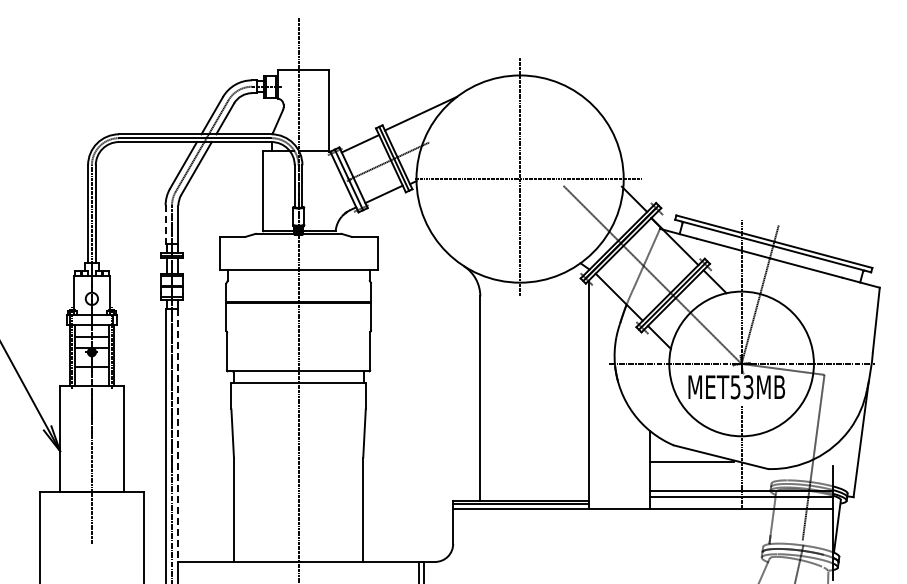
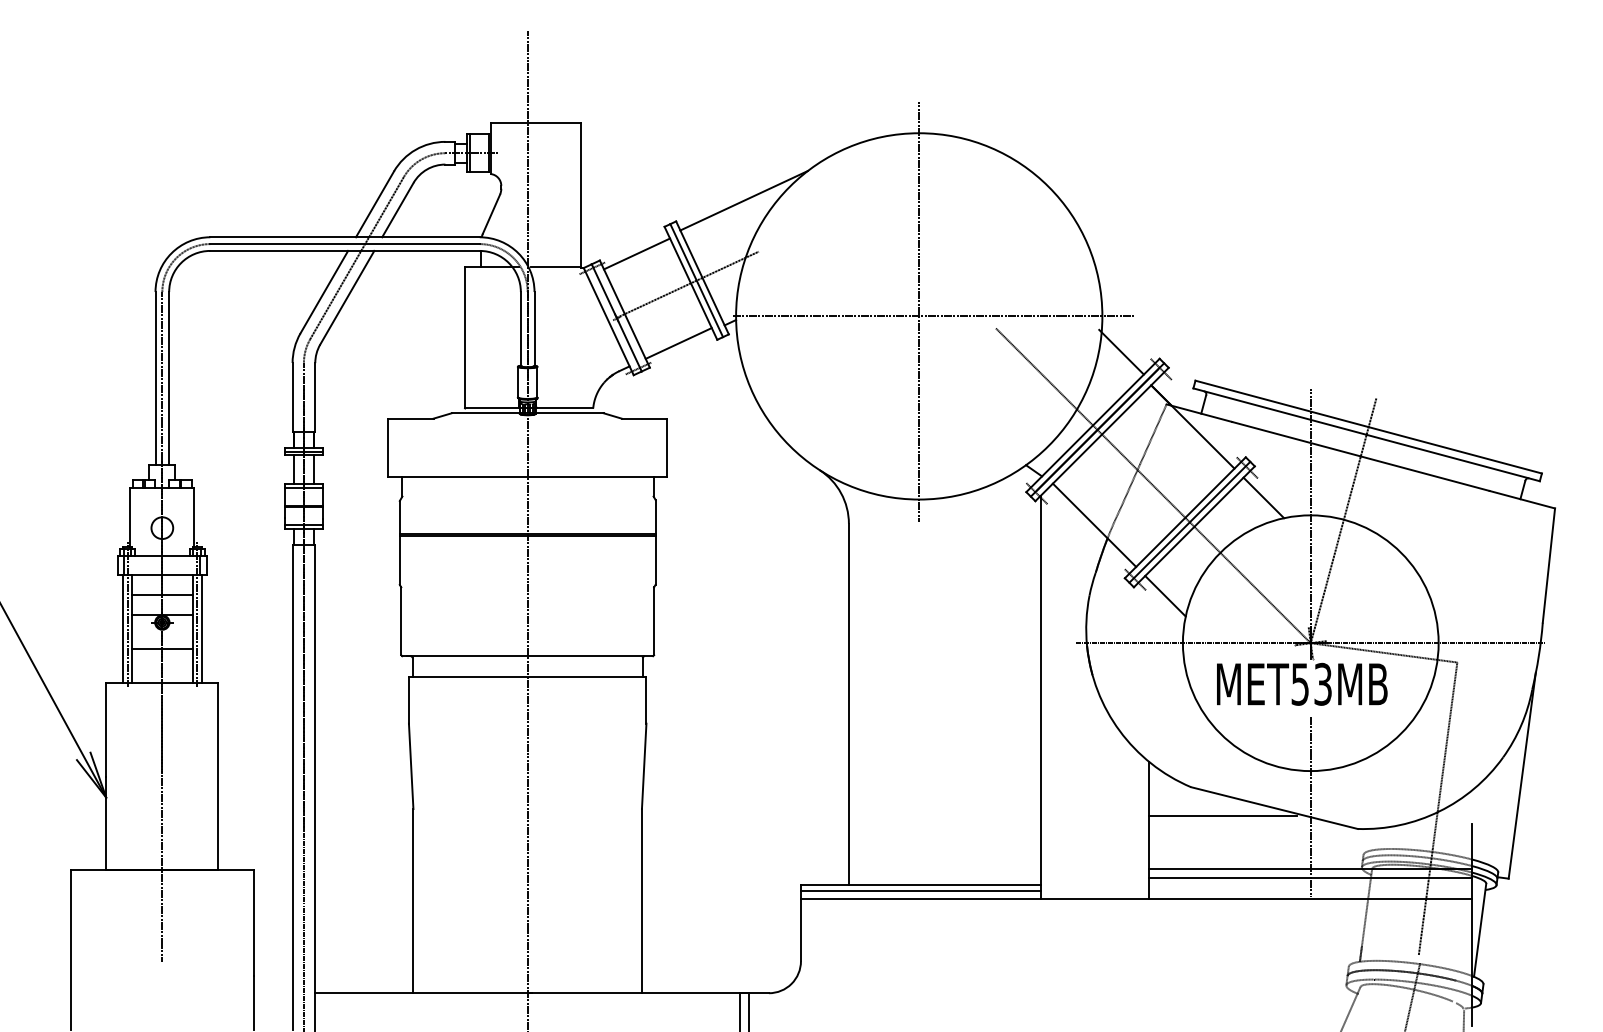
line: (165, 225) -> (292, 398), dashed -> solid
line: (178, 435) -> (315, 769), dashed -> solid

